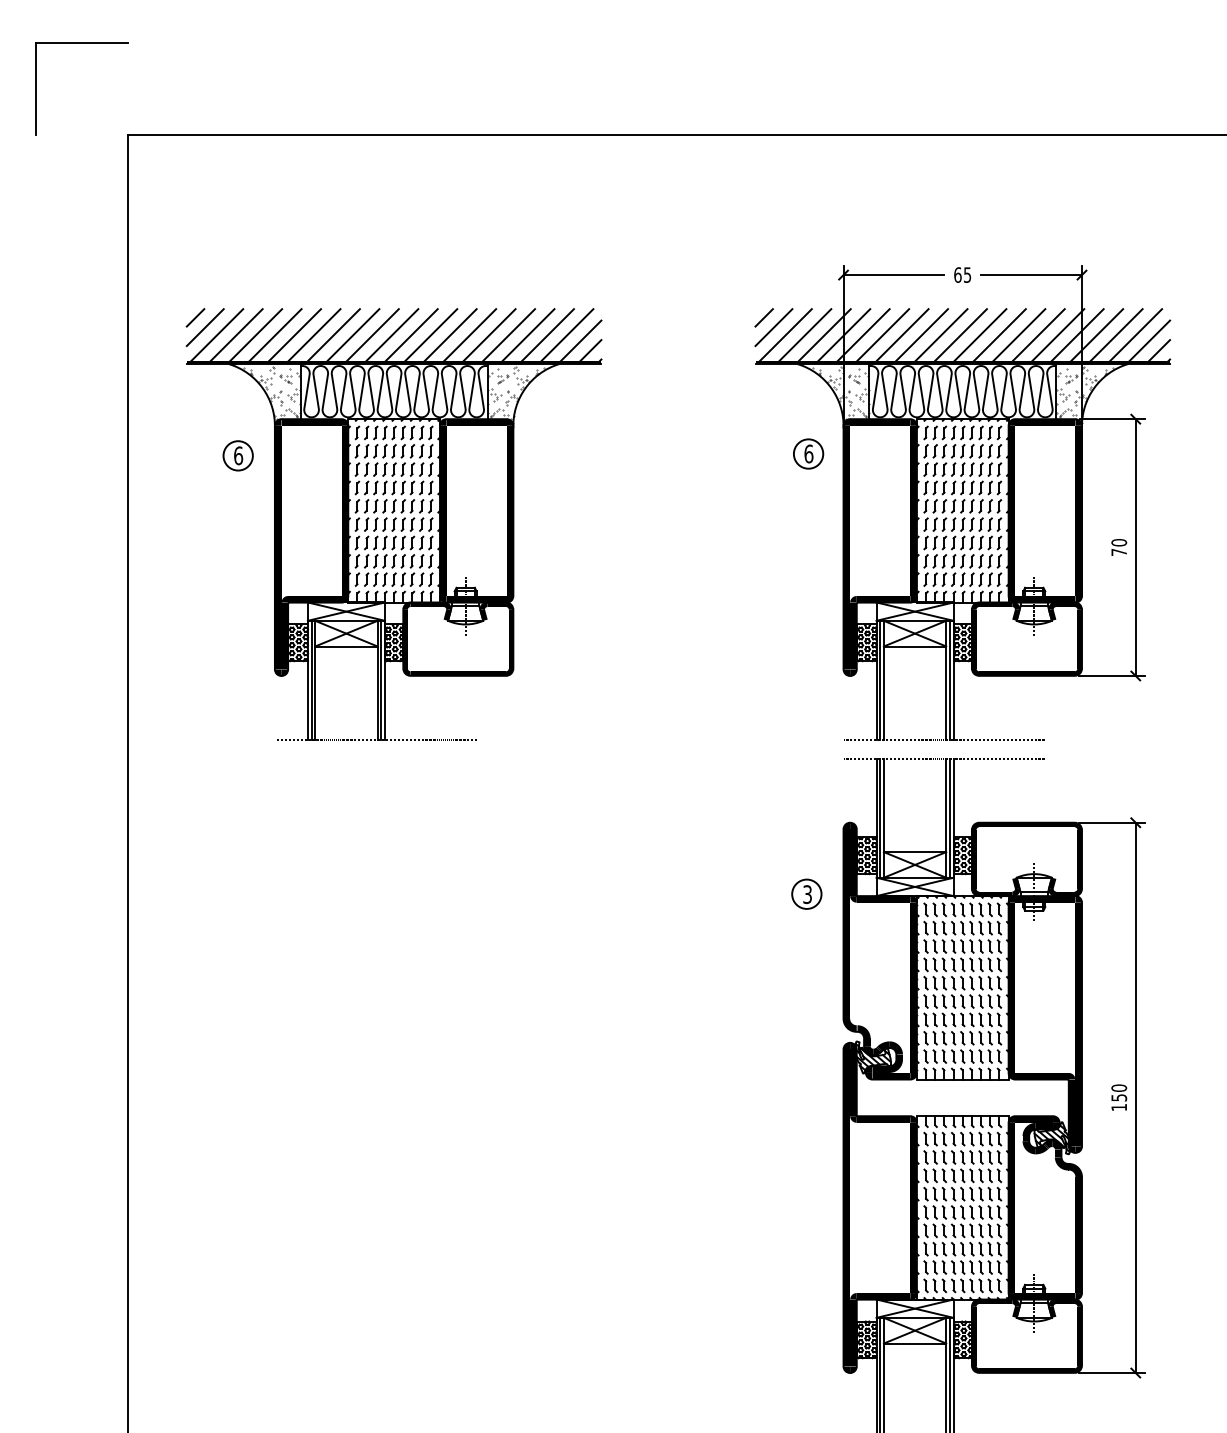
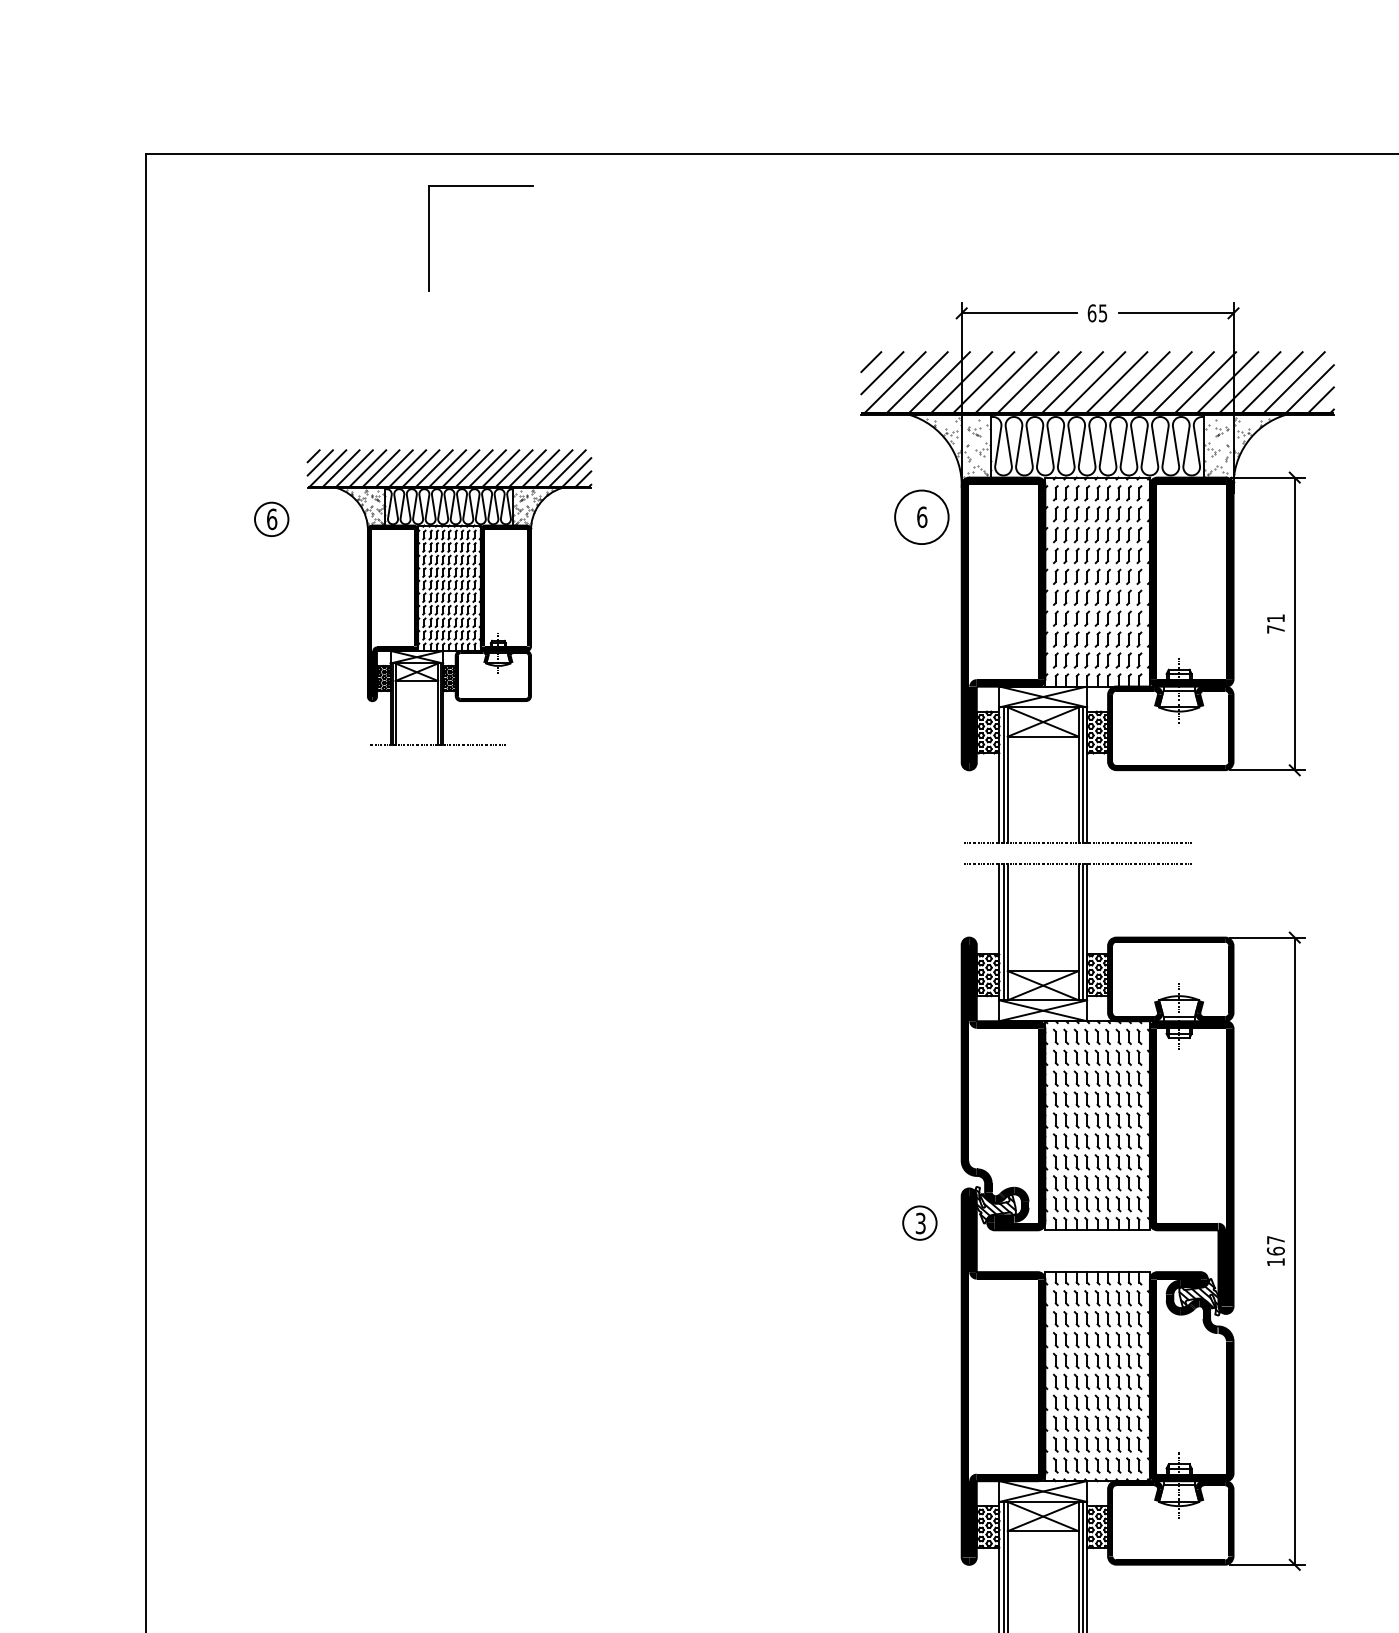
part: (37, 89) -> (429, 238), moved
circle: (808, 454) -> (921, 517), size x1.6
part: (394, 524) -> (449, 597), size x0.6
text: (1118, 542) -> (1275, 618), 70 -> 71
part: (806, 893) -> (919, 1222), moved
text: (1118, 1092) -> (1275, 1245), 150 -> 167

